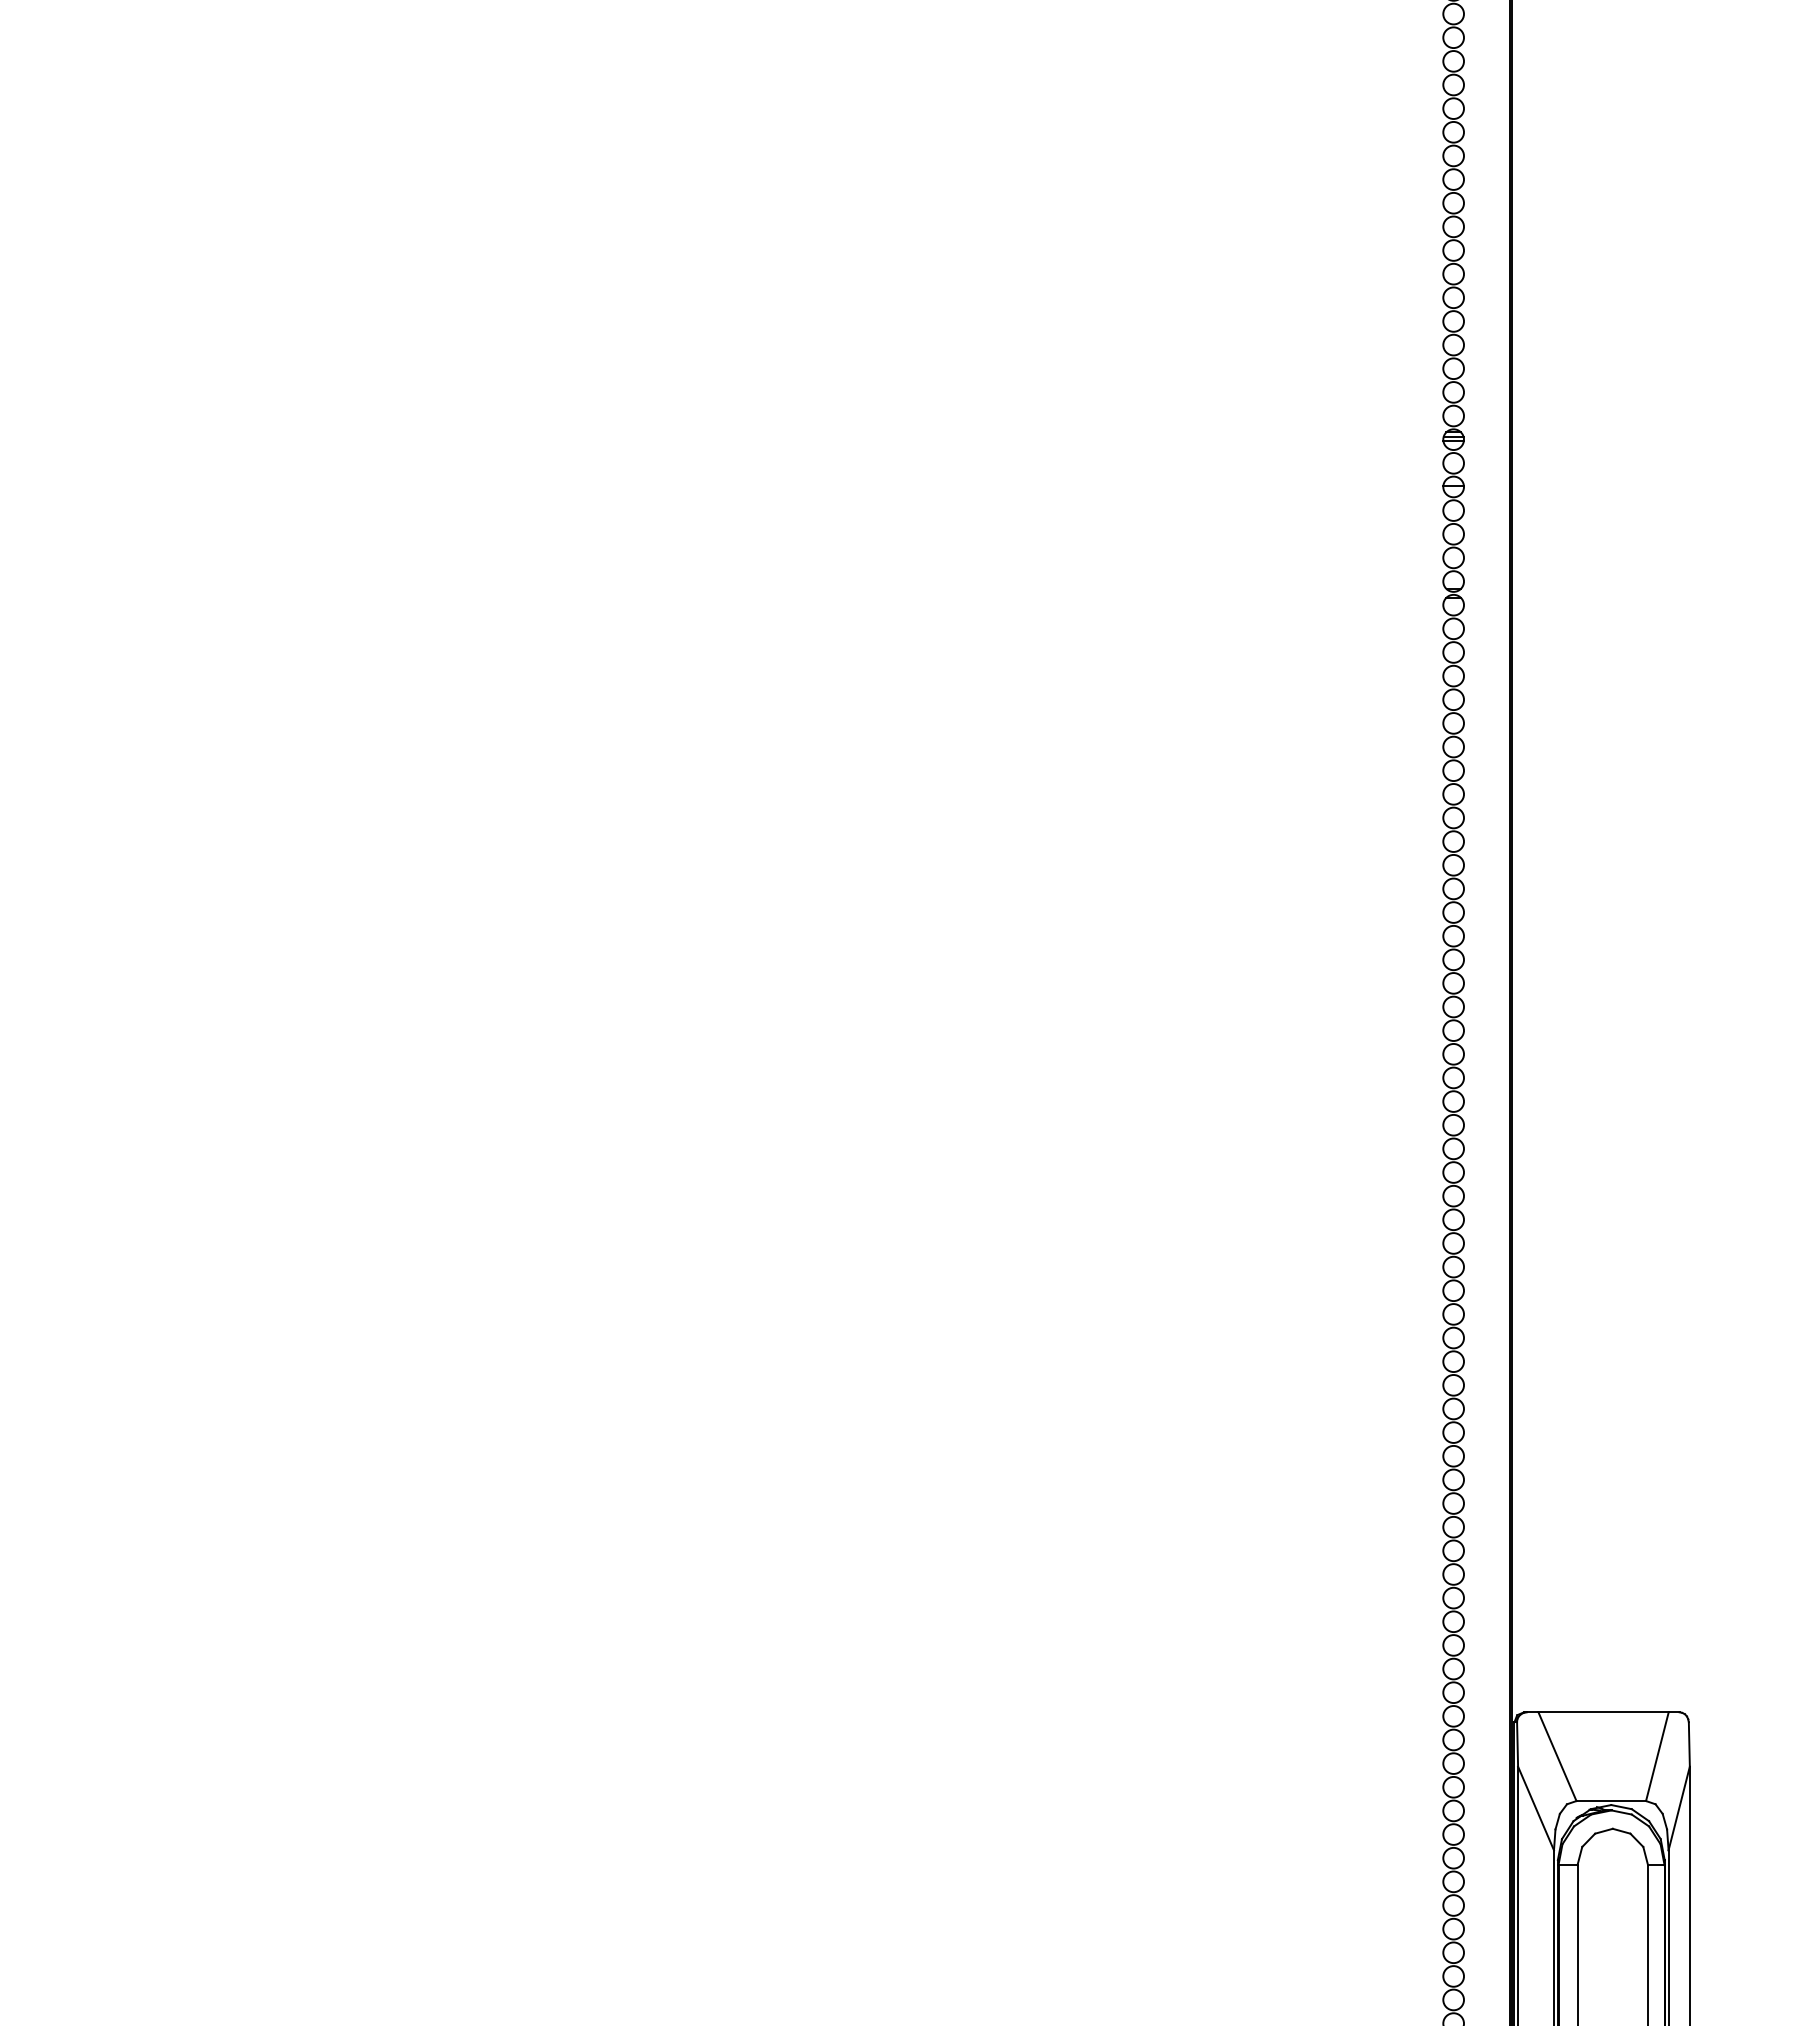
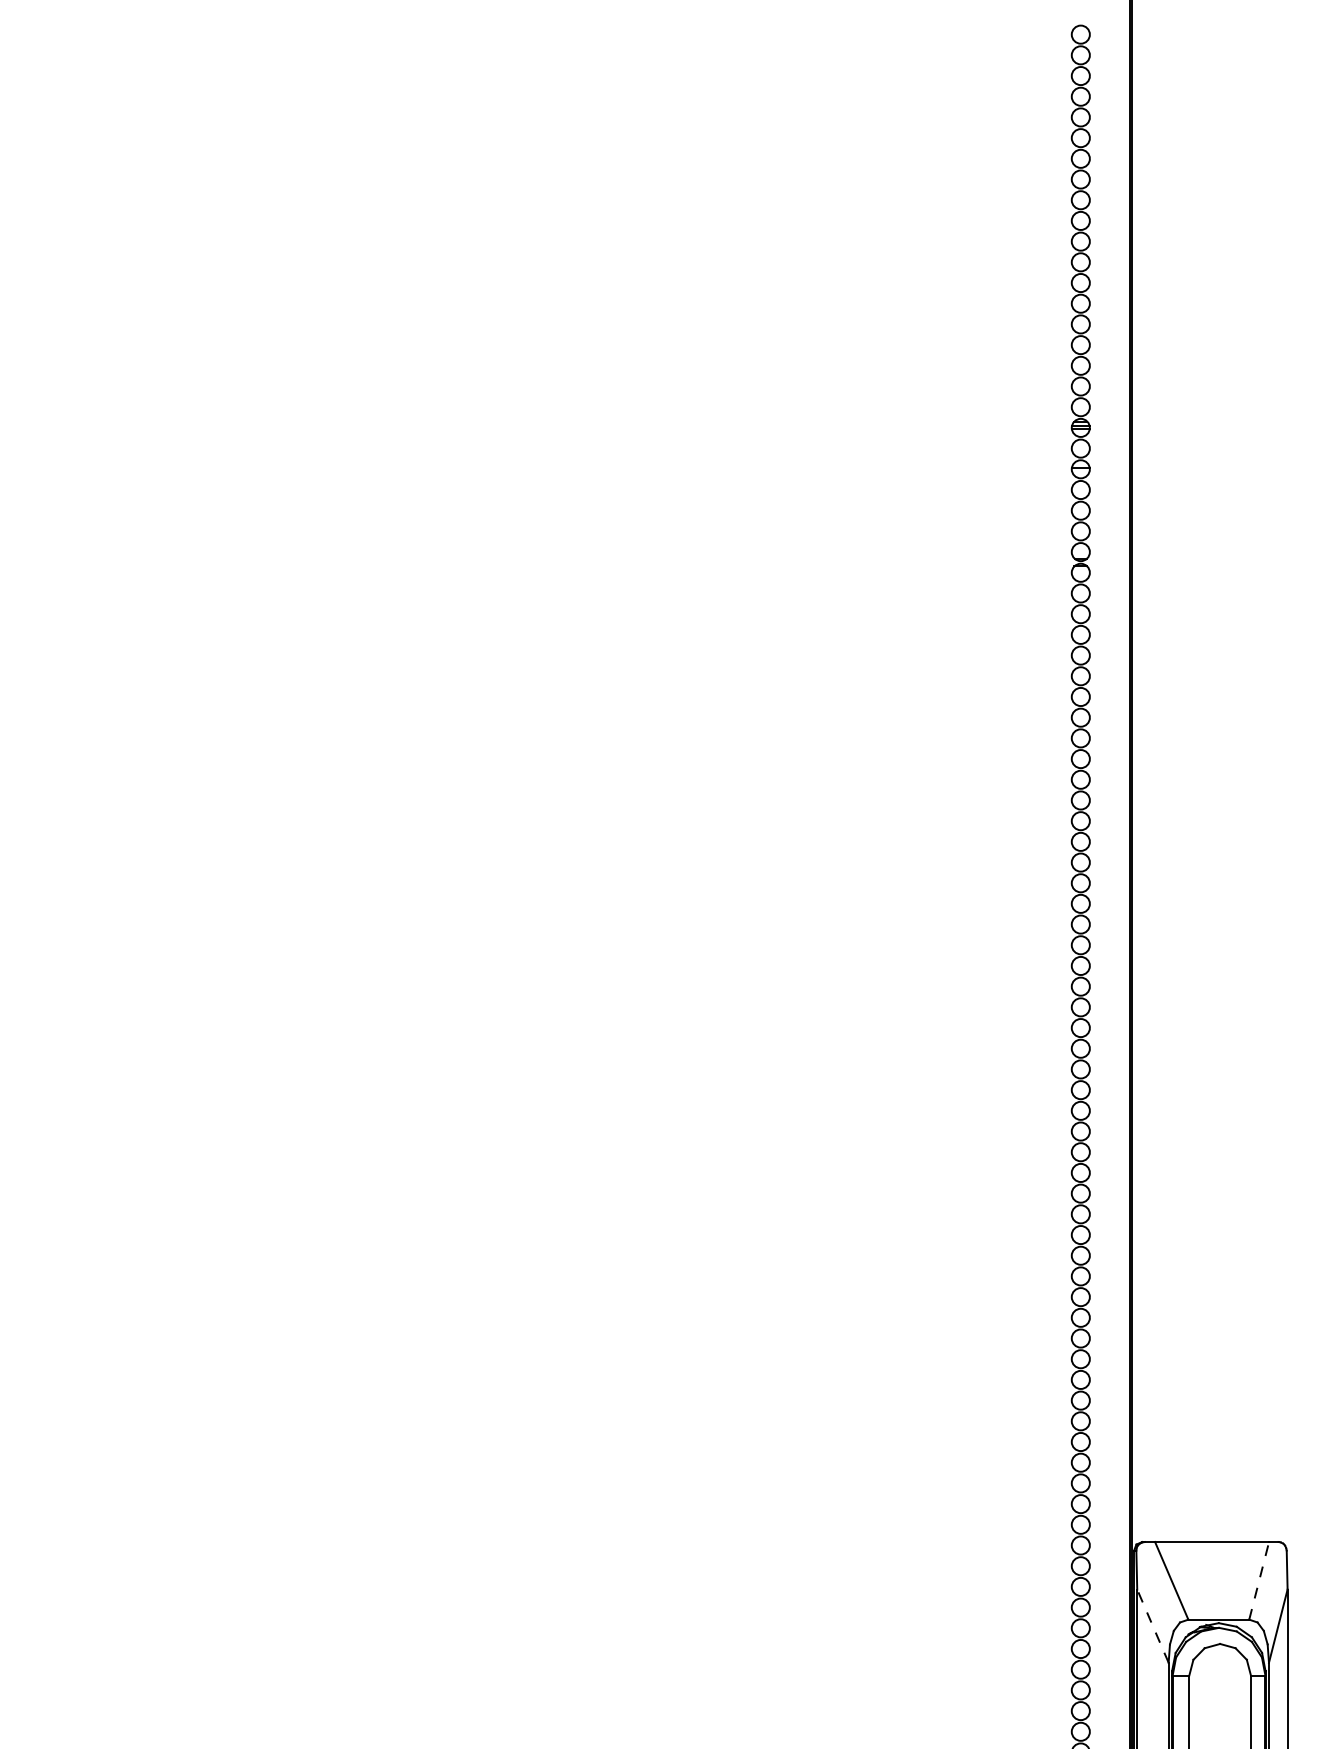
line: (1657, 1756) -> (1259, 1580), solid -> dashed
line: (1536, 1808) -> (1153, 1626), solid -> dashed

